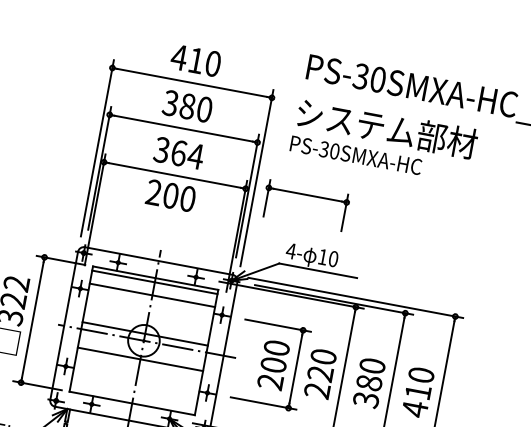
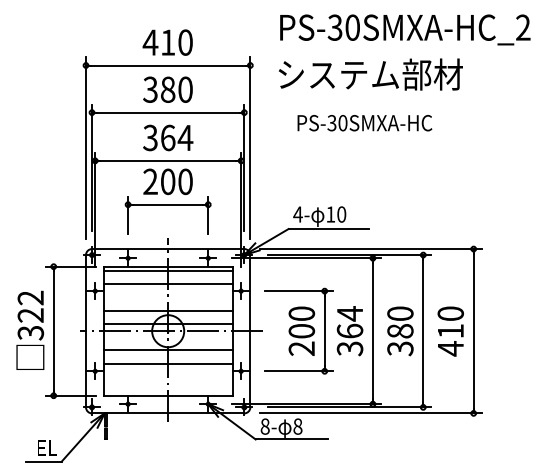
text: (355, 155) -> (364, 123), moved
part: (307, 195) -> (167, 205), moved
line: (147, 320) -> (167, 310), added
line: (137, 372) -> (167, 363), added
text: (319, 374) -> (349, 331), 220 -> 364

